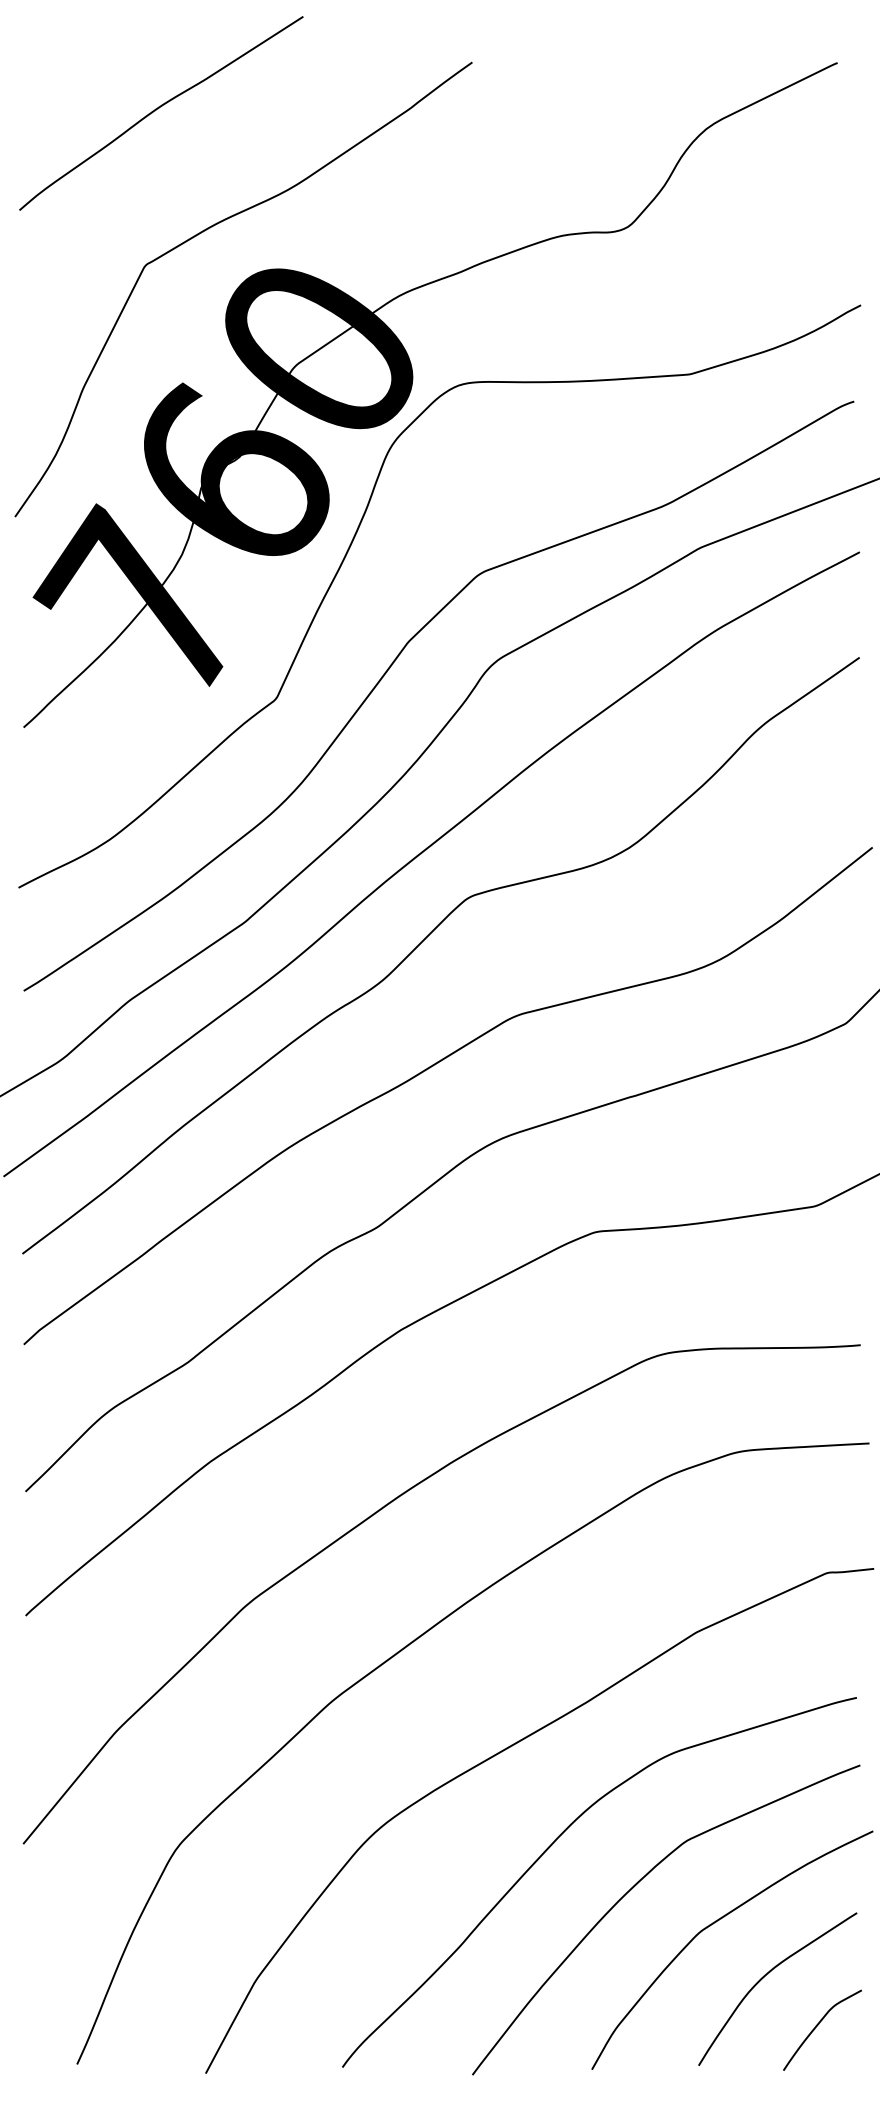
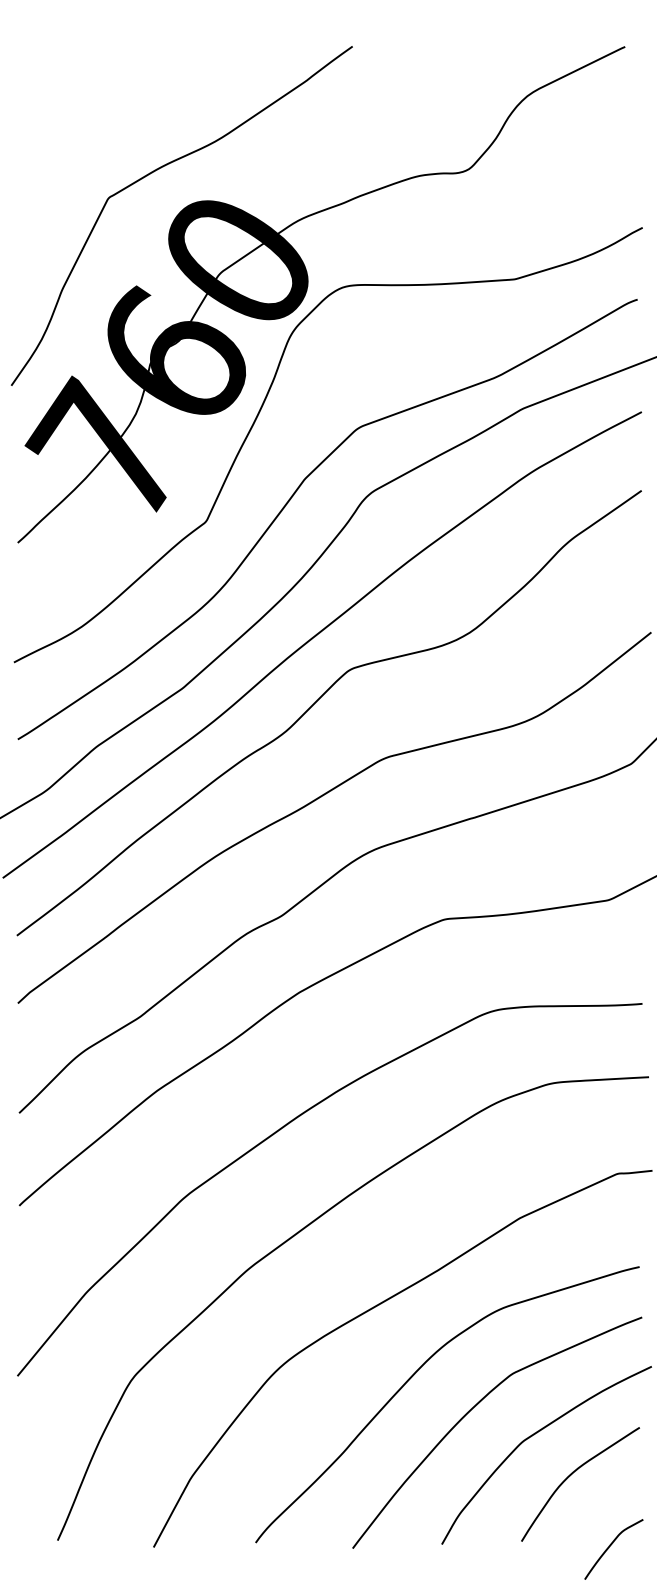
curve: (159, 108) -> (119, 80), removed
curve: (818, 2025) -> (610, 1545), moved

